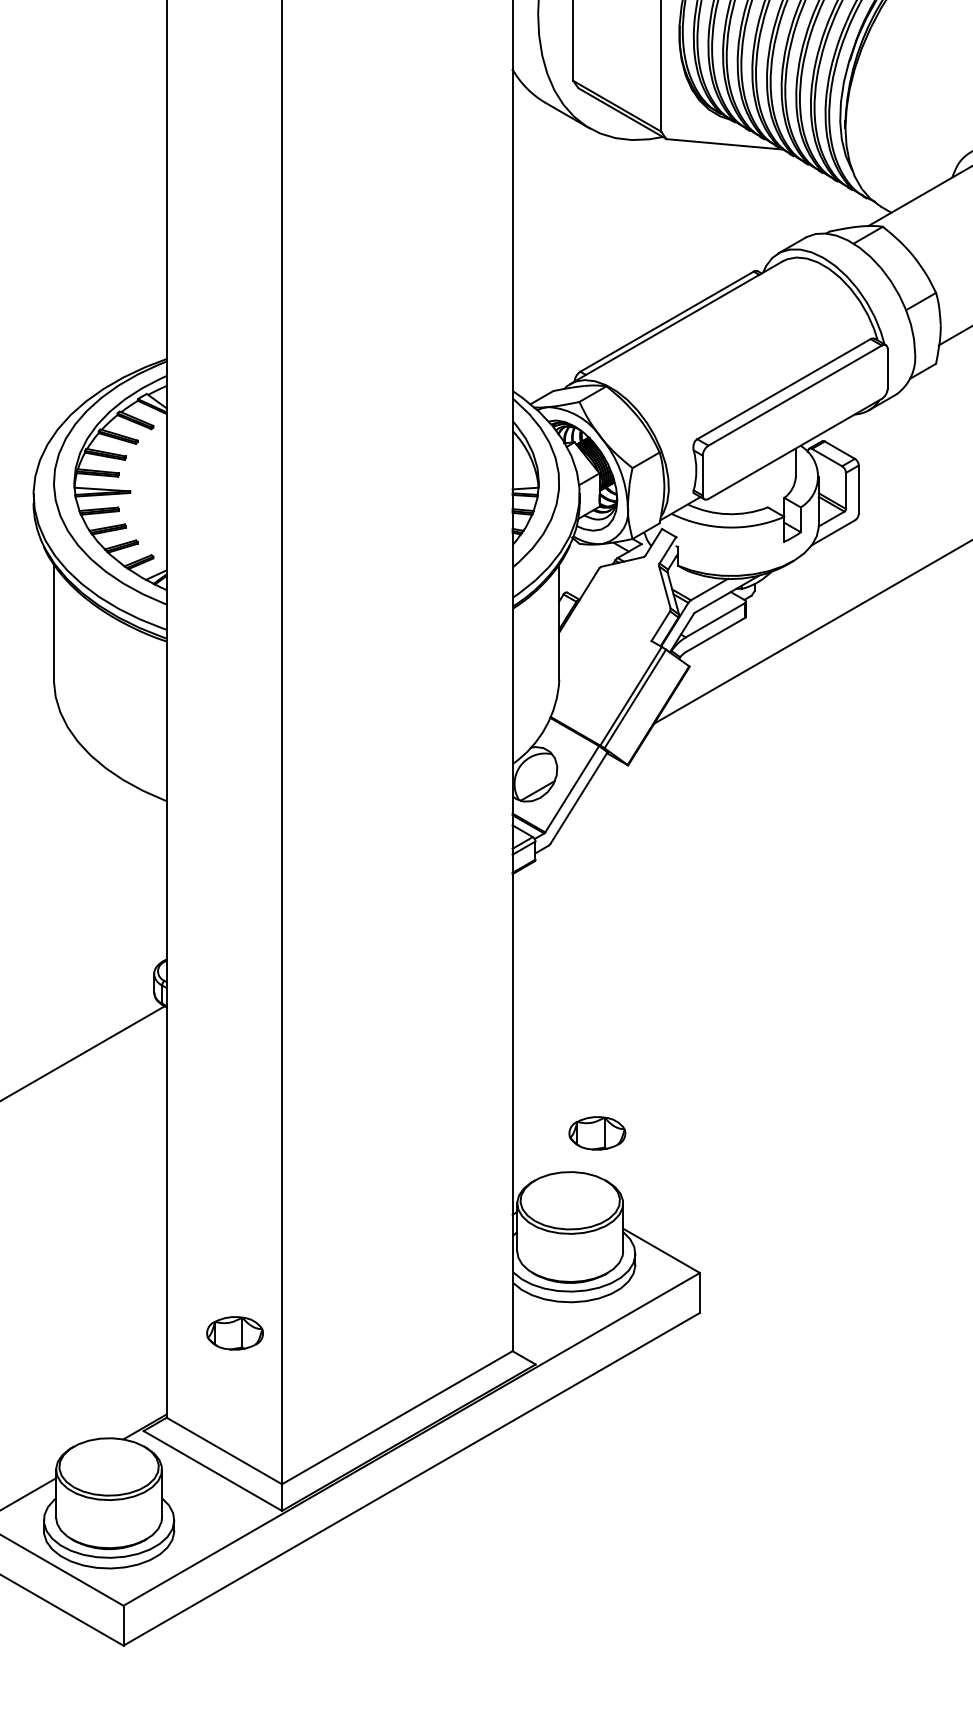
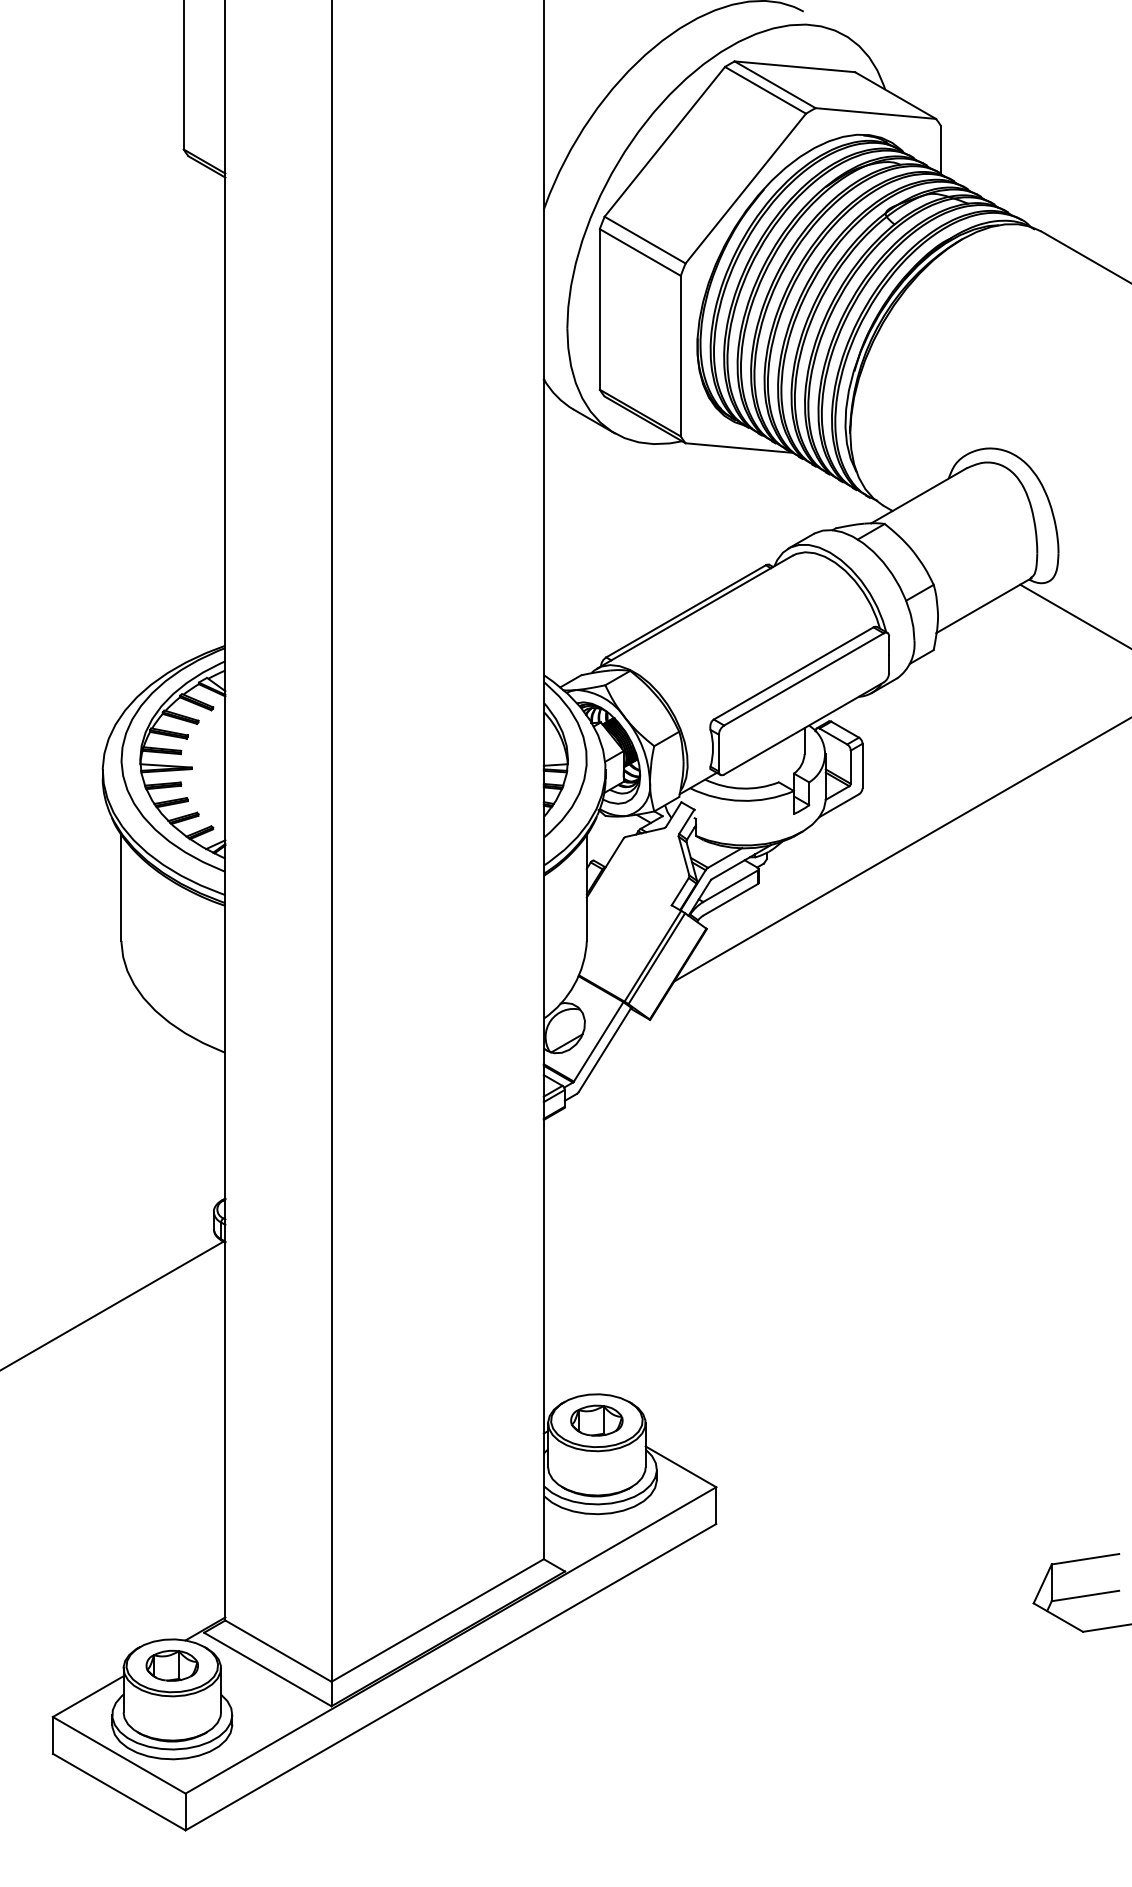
part: (596, 1133) -> (596, 1420), moved
part: (234, 1333) -> (171, 1665), moved

